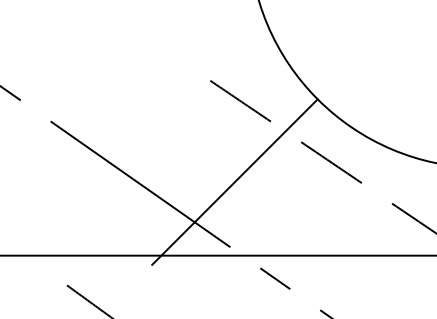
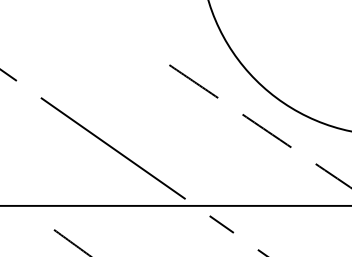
line: (234, 181) -> (188, 146), removed

